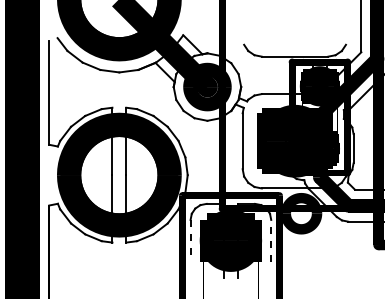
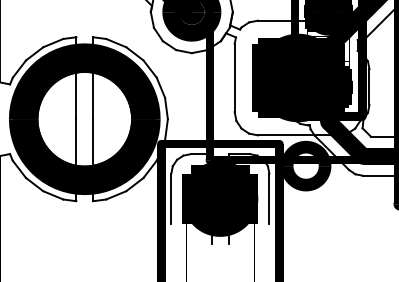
line: (190, 240) -> (171, 198), dashed -> solid
line: (271, 240) -> (269, 198), dashed -> solid

